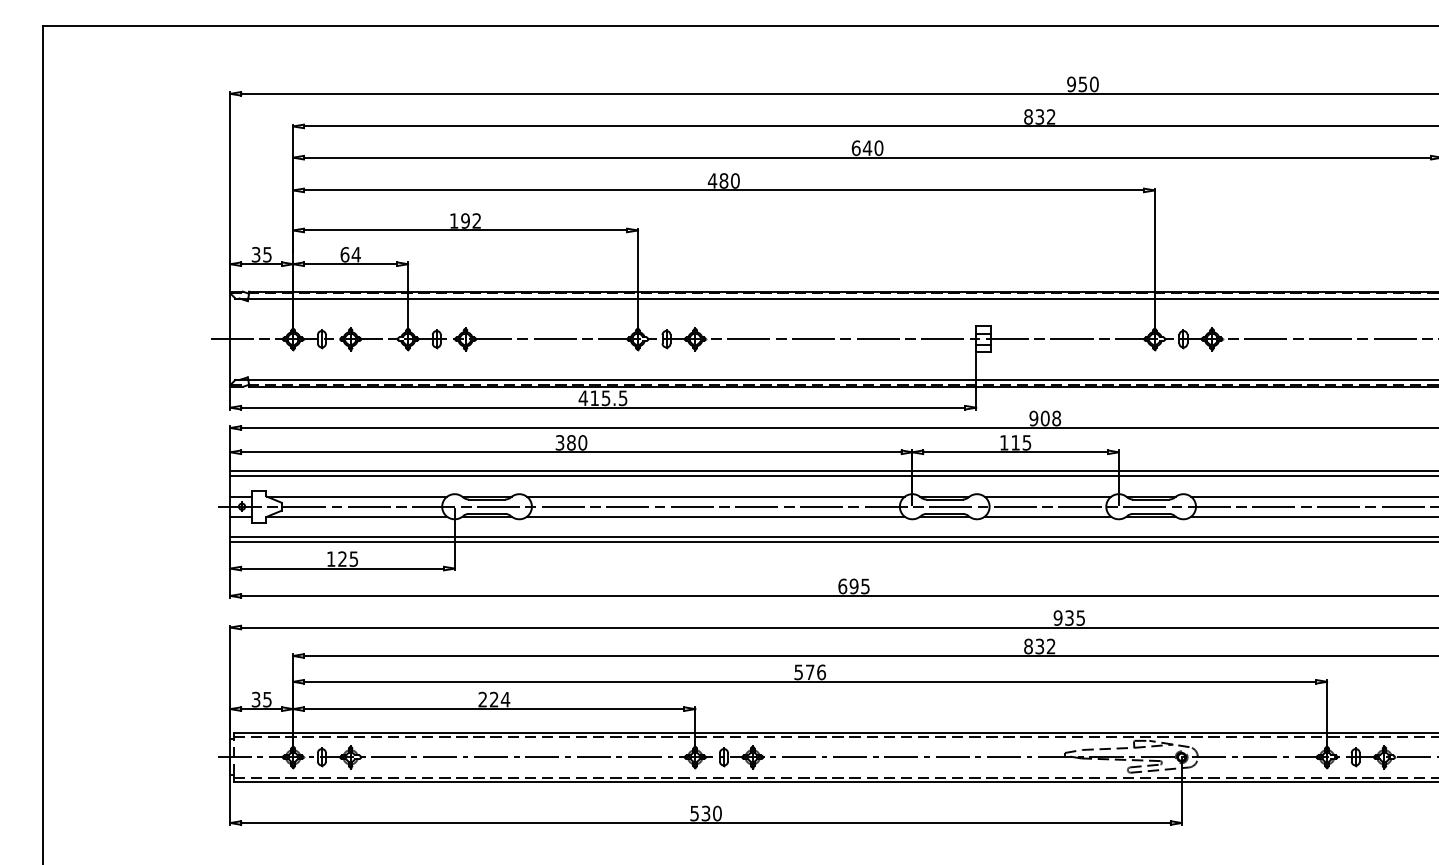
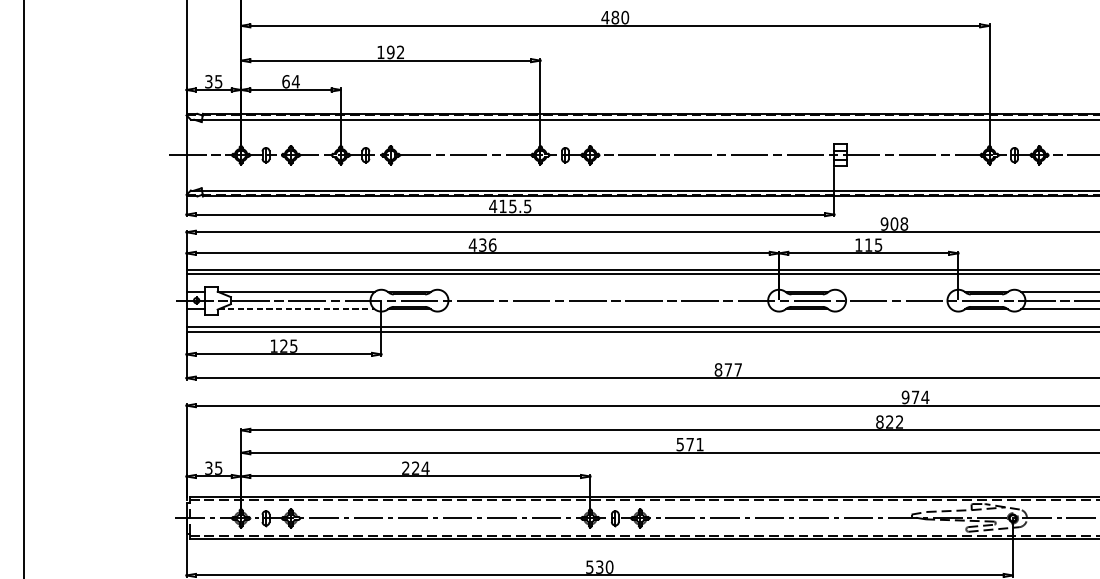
text: (571, 442) -> (482, 244), 380 -> 436
line: (715, 496) -> (607, 291), removed
line: (1047, 496) -> (896, 291), removed
line: (357, 516) -> (296, 309), solid -> dashed
line: (715, 516) -> (607, 309), removed
line: (1047, 516) -> (896, 309), removed
text: (853, 586) -> (727, 369), 695 -> 877
text: (1075, 617) -> (920, 396), 935 -> 974
text: (1039, 646) -> (889, 422), 832 -> 822
text: (821, 672) -> (700, 444), 576 -> 571

